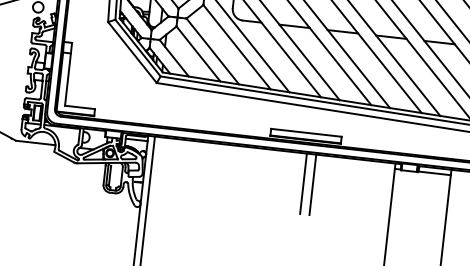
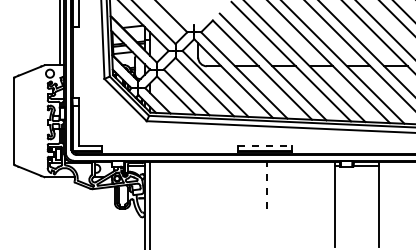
line: (307, 133) -> (265, 146), solid -> dashed
line: (304, 182) -> (267, 184), solid -> dashed
line: (313, 184) -> (274, 185), removed

